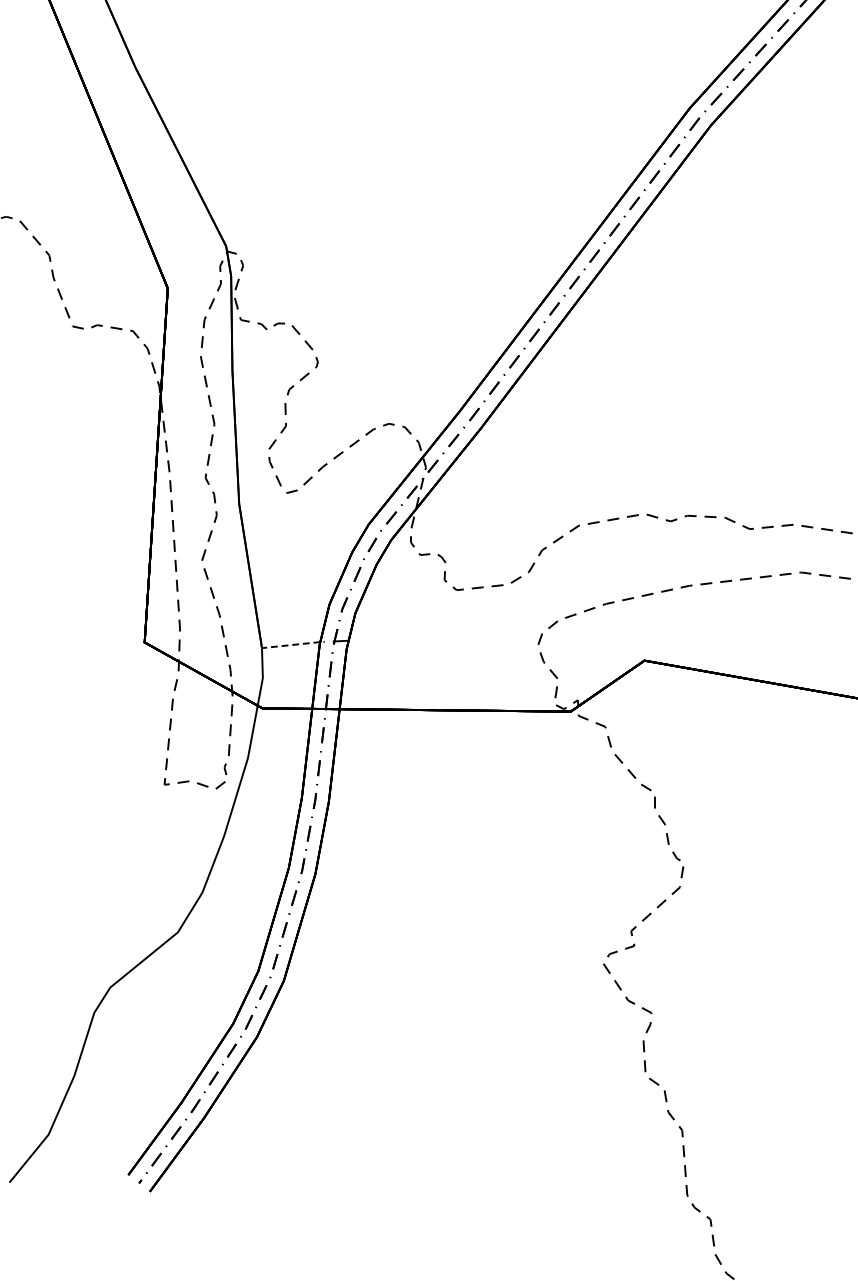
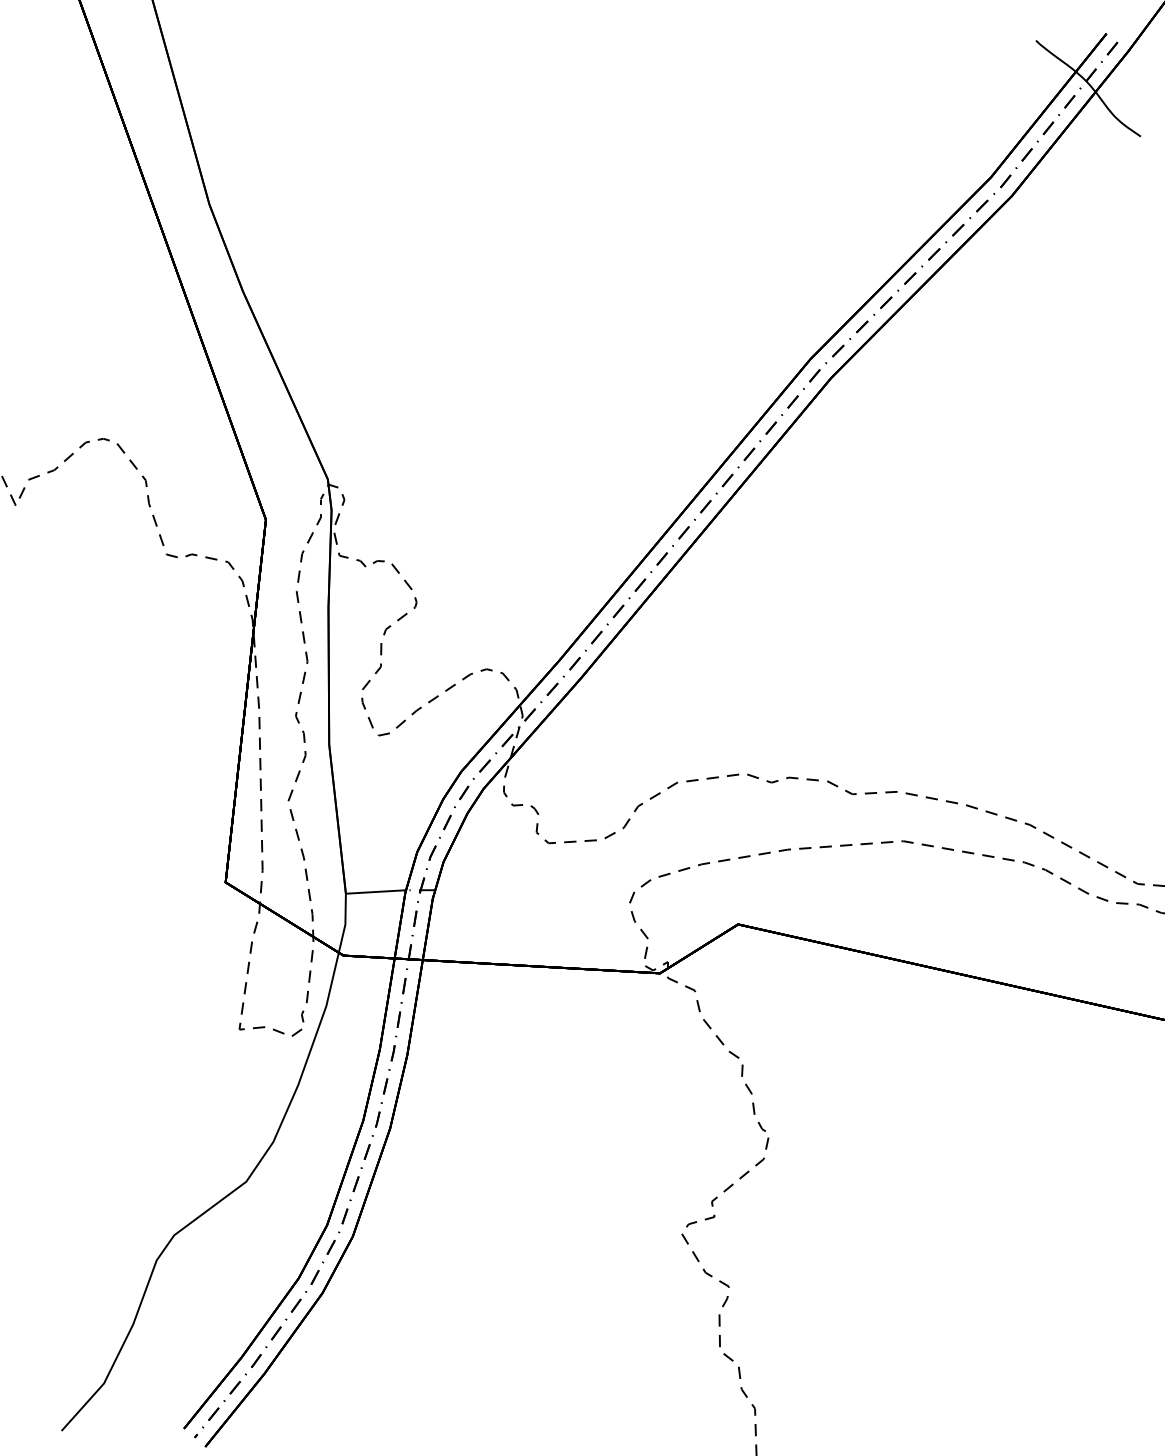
line: (290, 645) -> (375, 892), dashed -> solid

